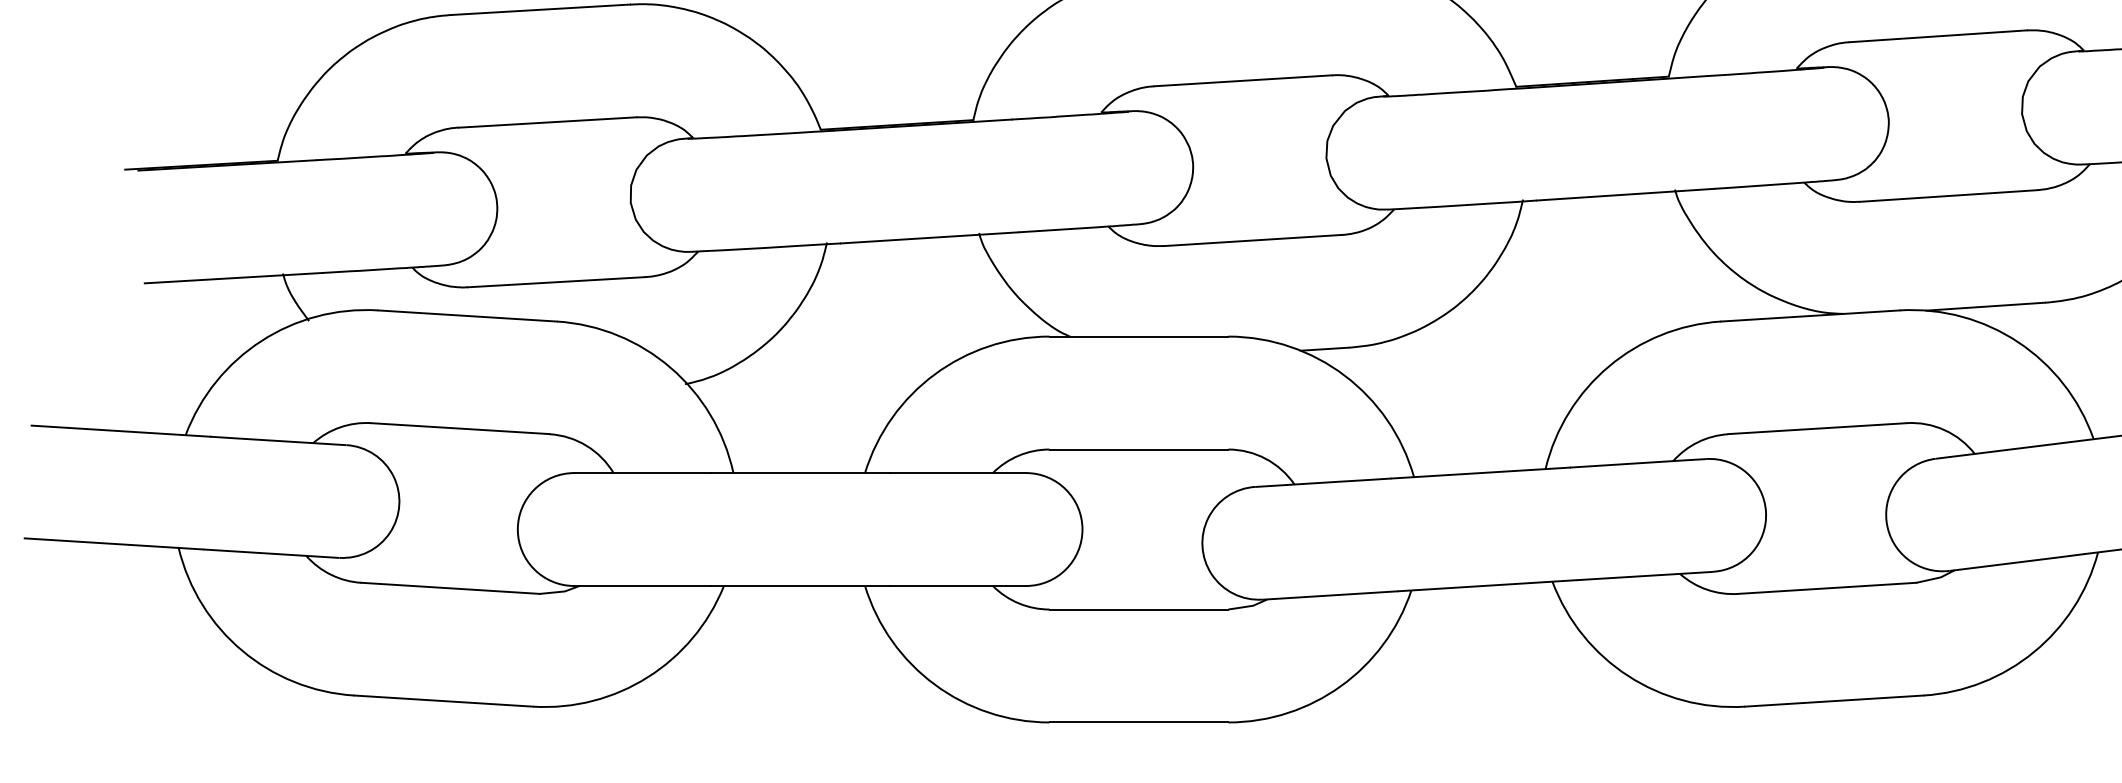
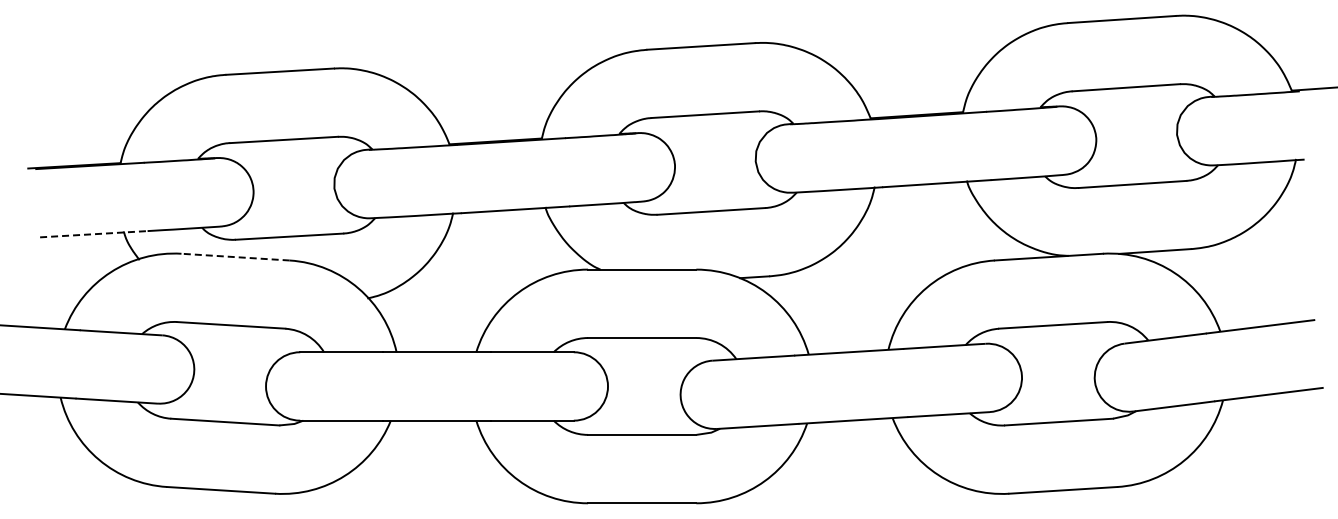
line: (232, 278) -> (93, 234), solid -> dashed
line: (467, 316) -> (235, 257), solid -> dashed

